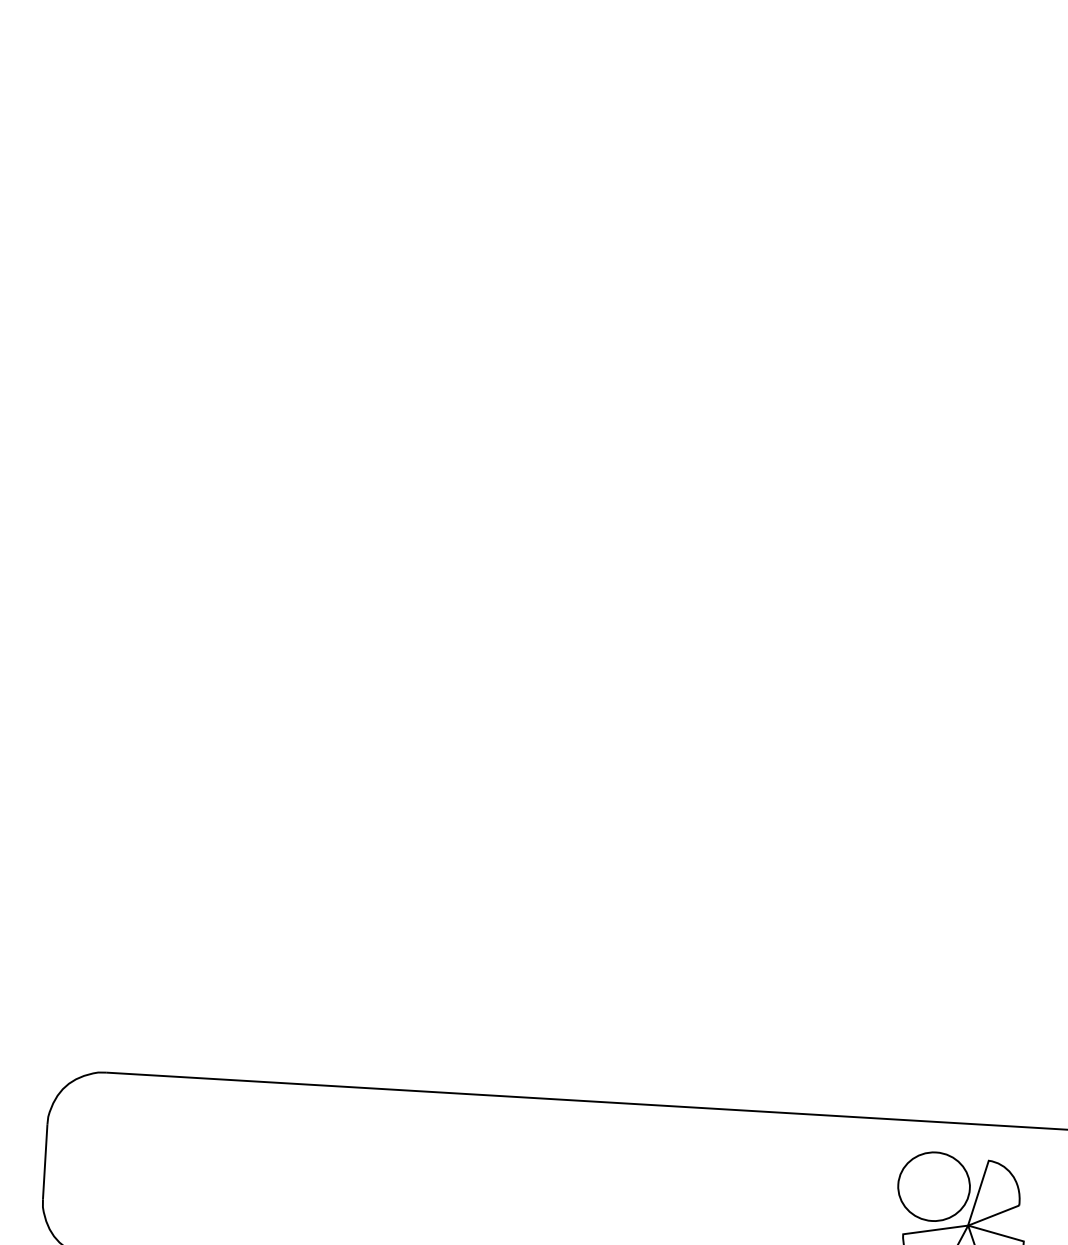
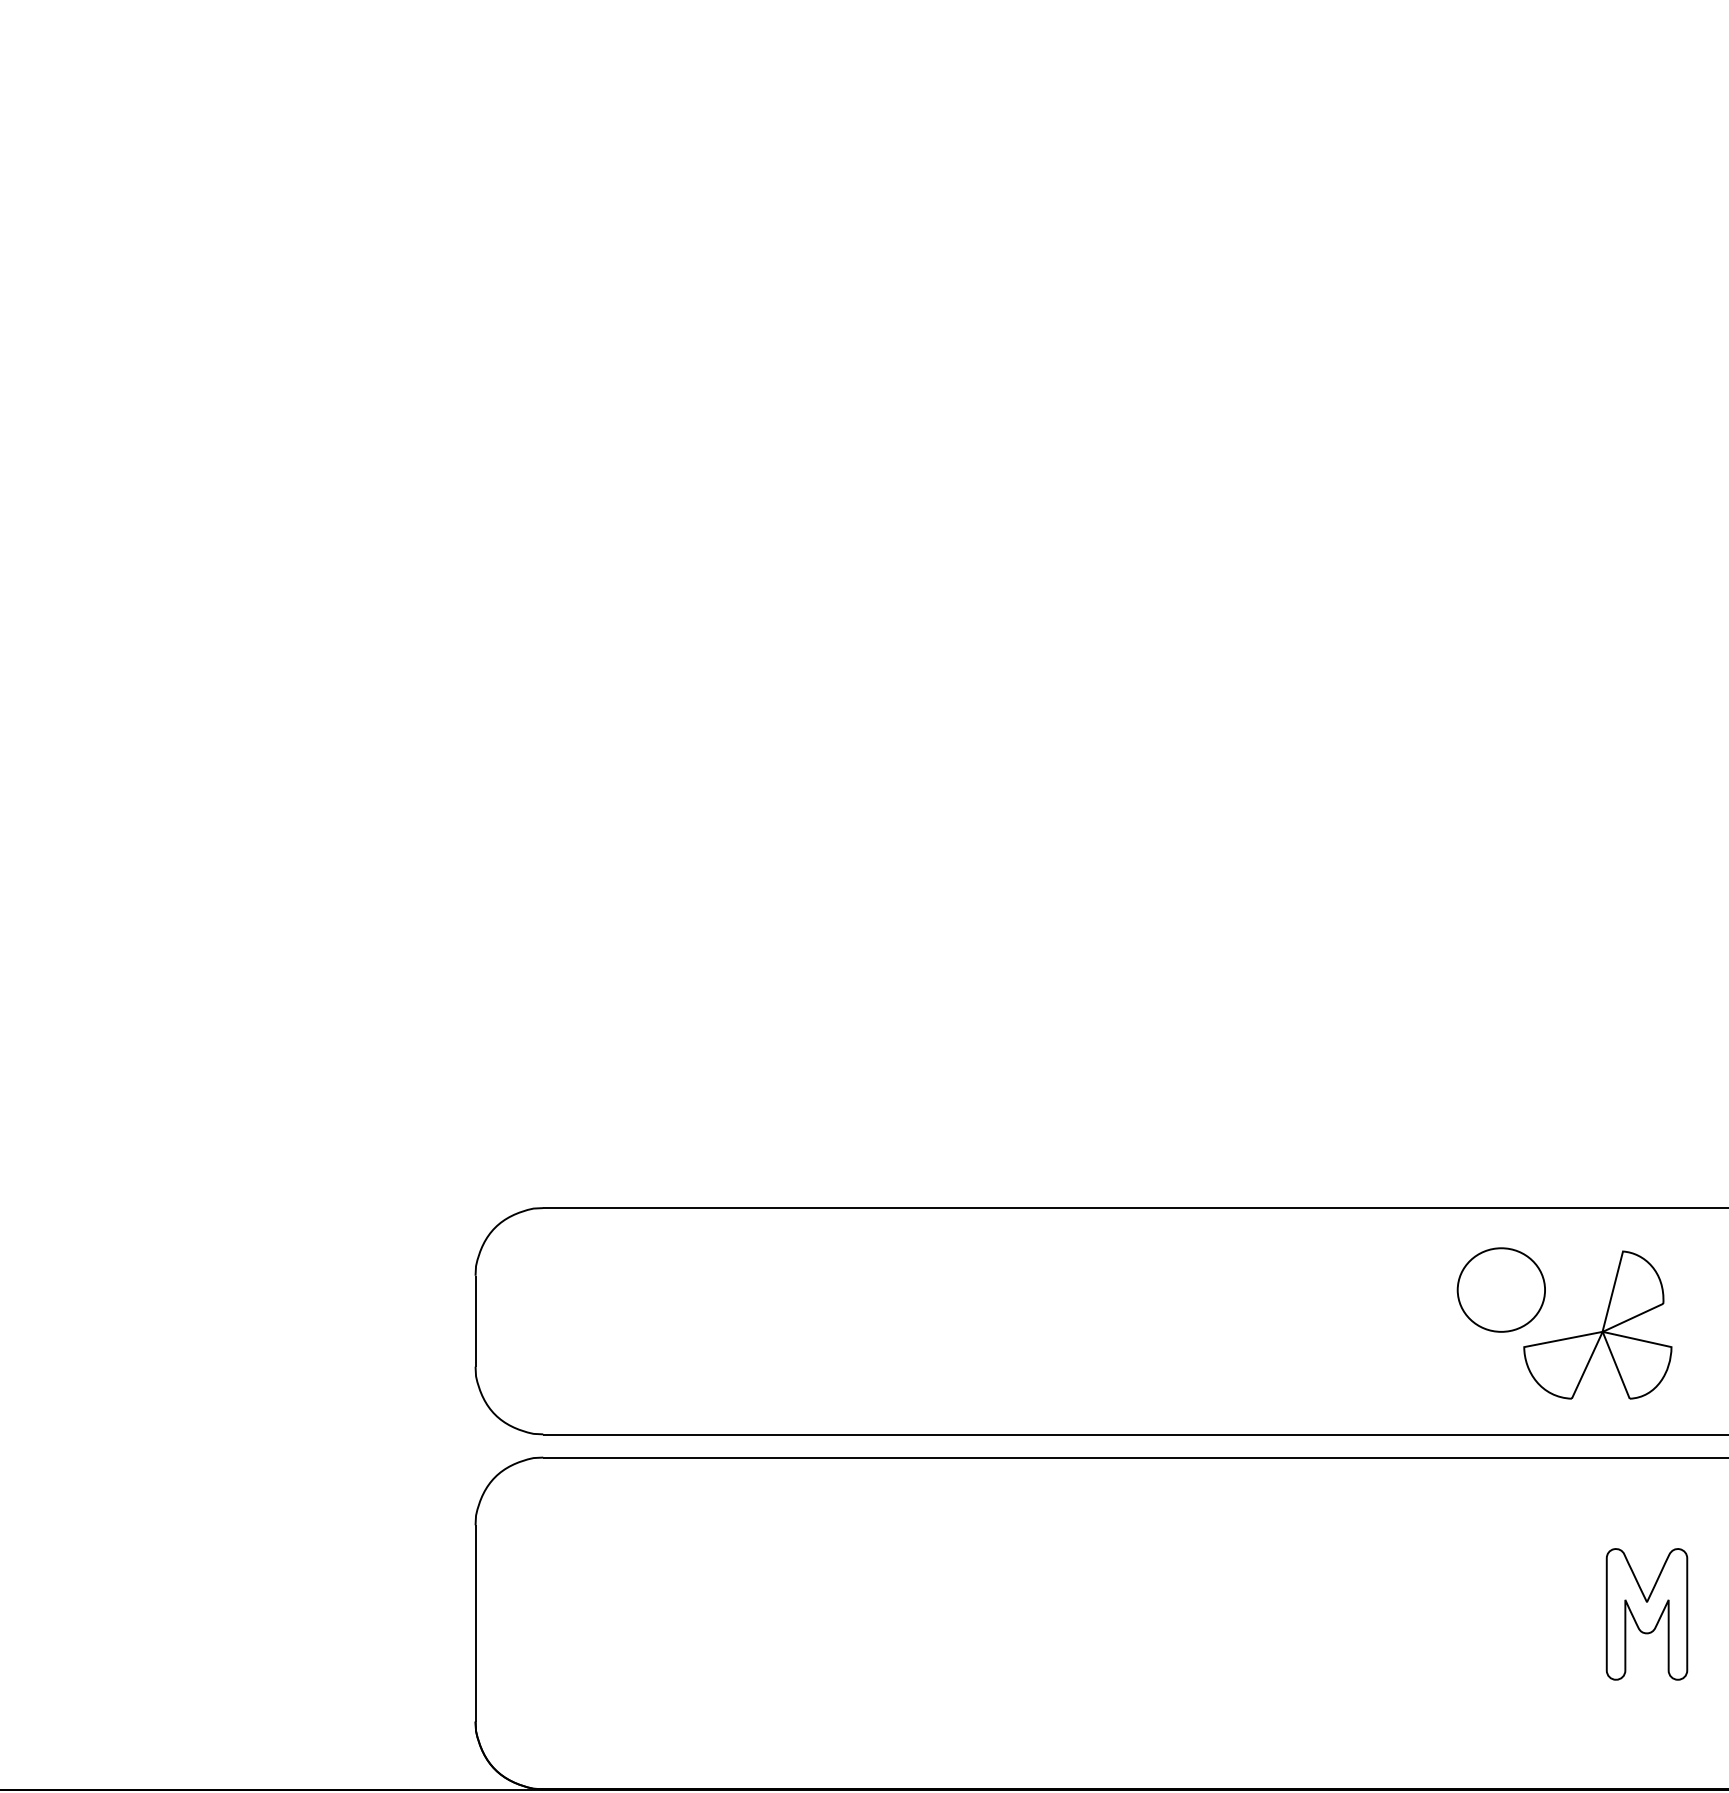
part: (933, 1186) -> (1500, 1289), moved

